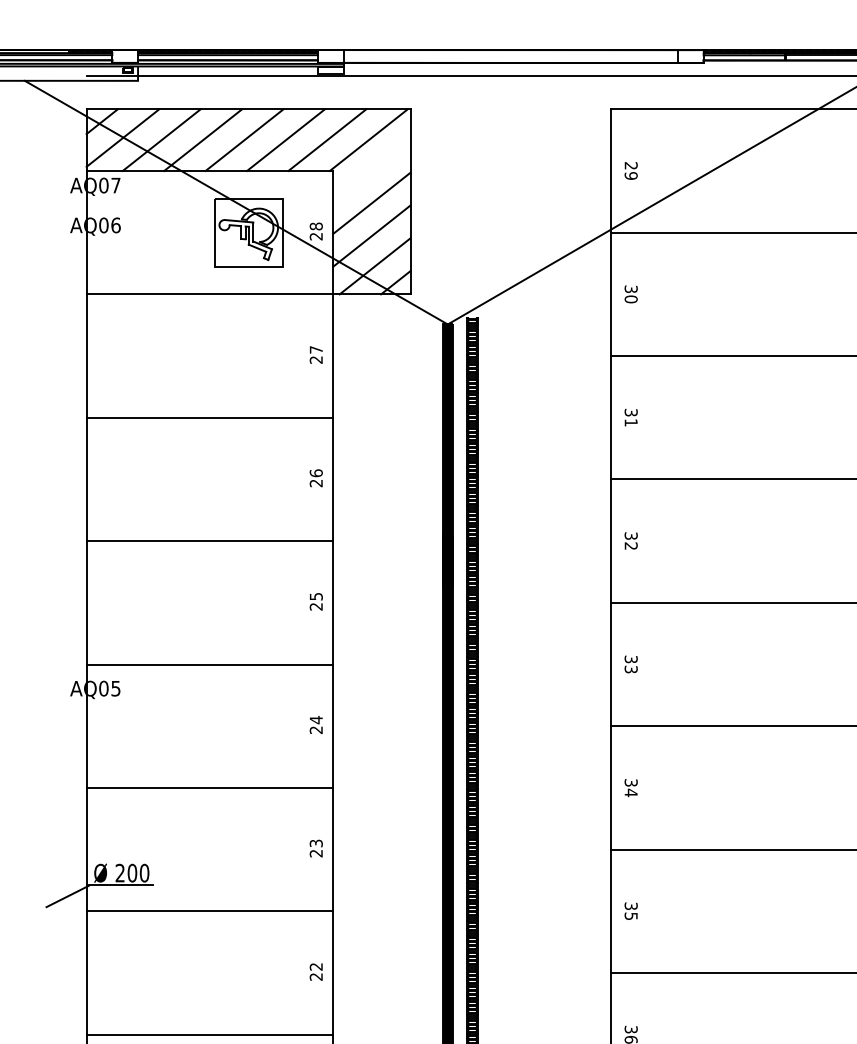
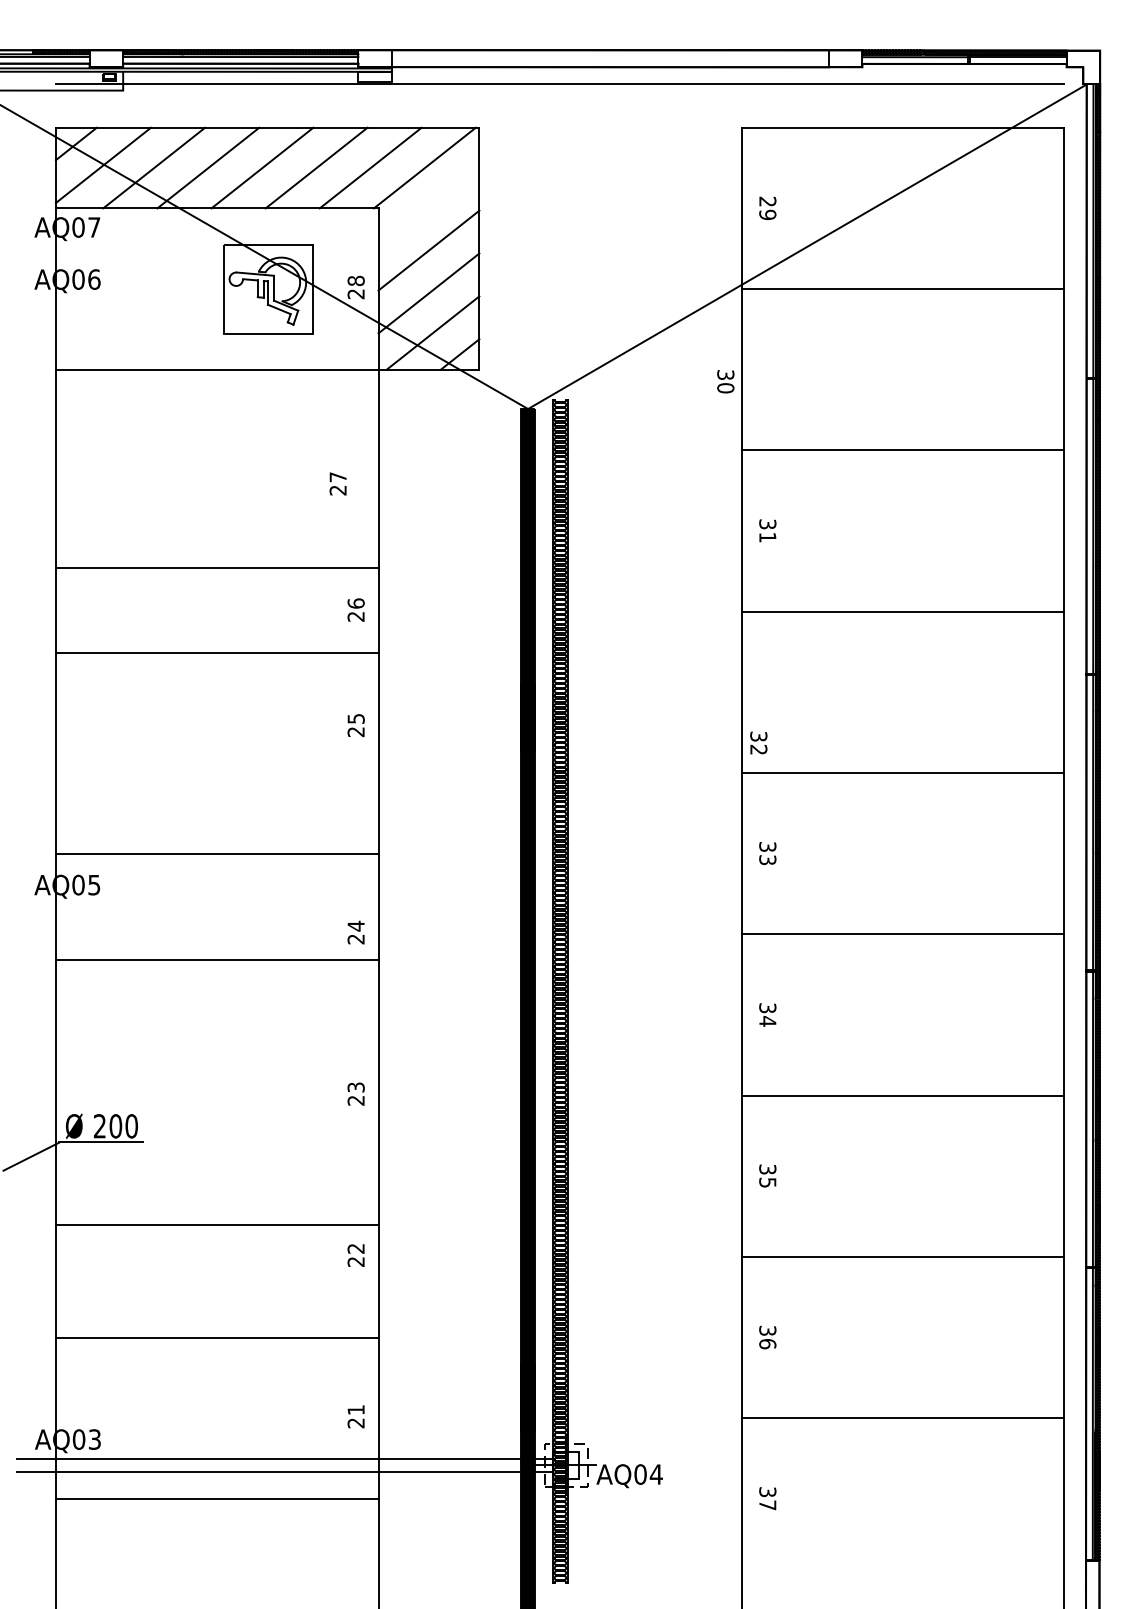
text: (630, 294) -> (725, 381), moved
text: (315, 354) -> (337, 483), moved
line: (209, 418) -> (216, 568), moved
text: (630, 540) -> (758, 742), moved
line: (209, 541) -> (216, 653), moved
text: (315, 601) -> (355, 725), moved
line: (209, 787) -> (216, 959), moved
line: (209, 911) -> (216, 1225), moved

